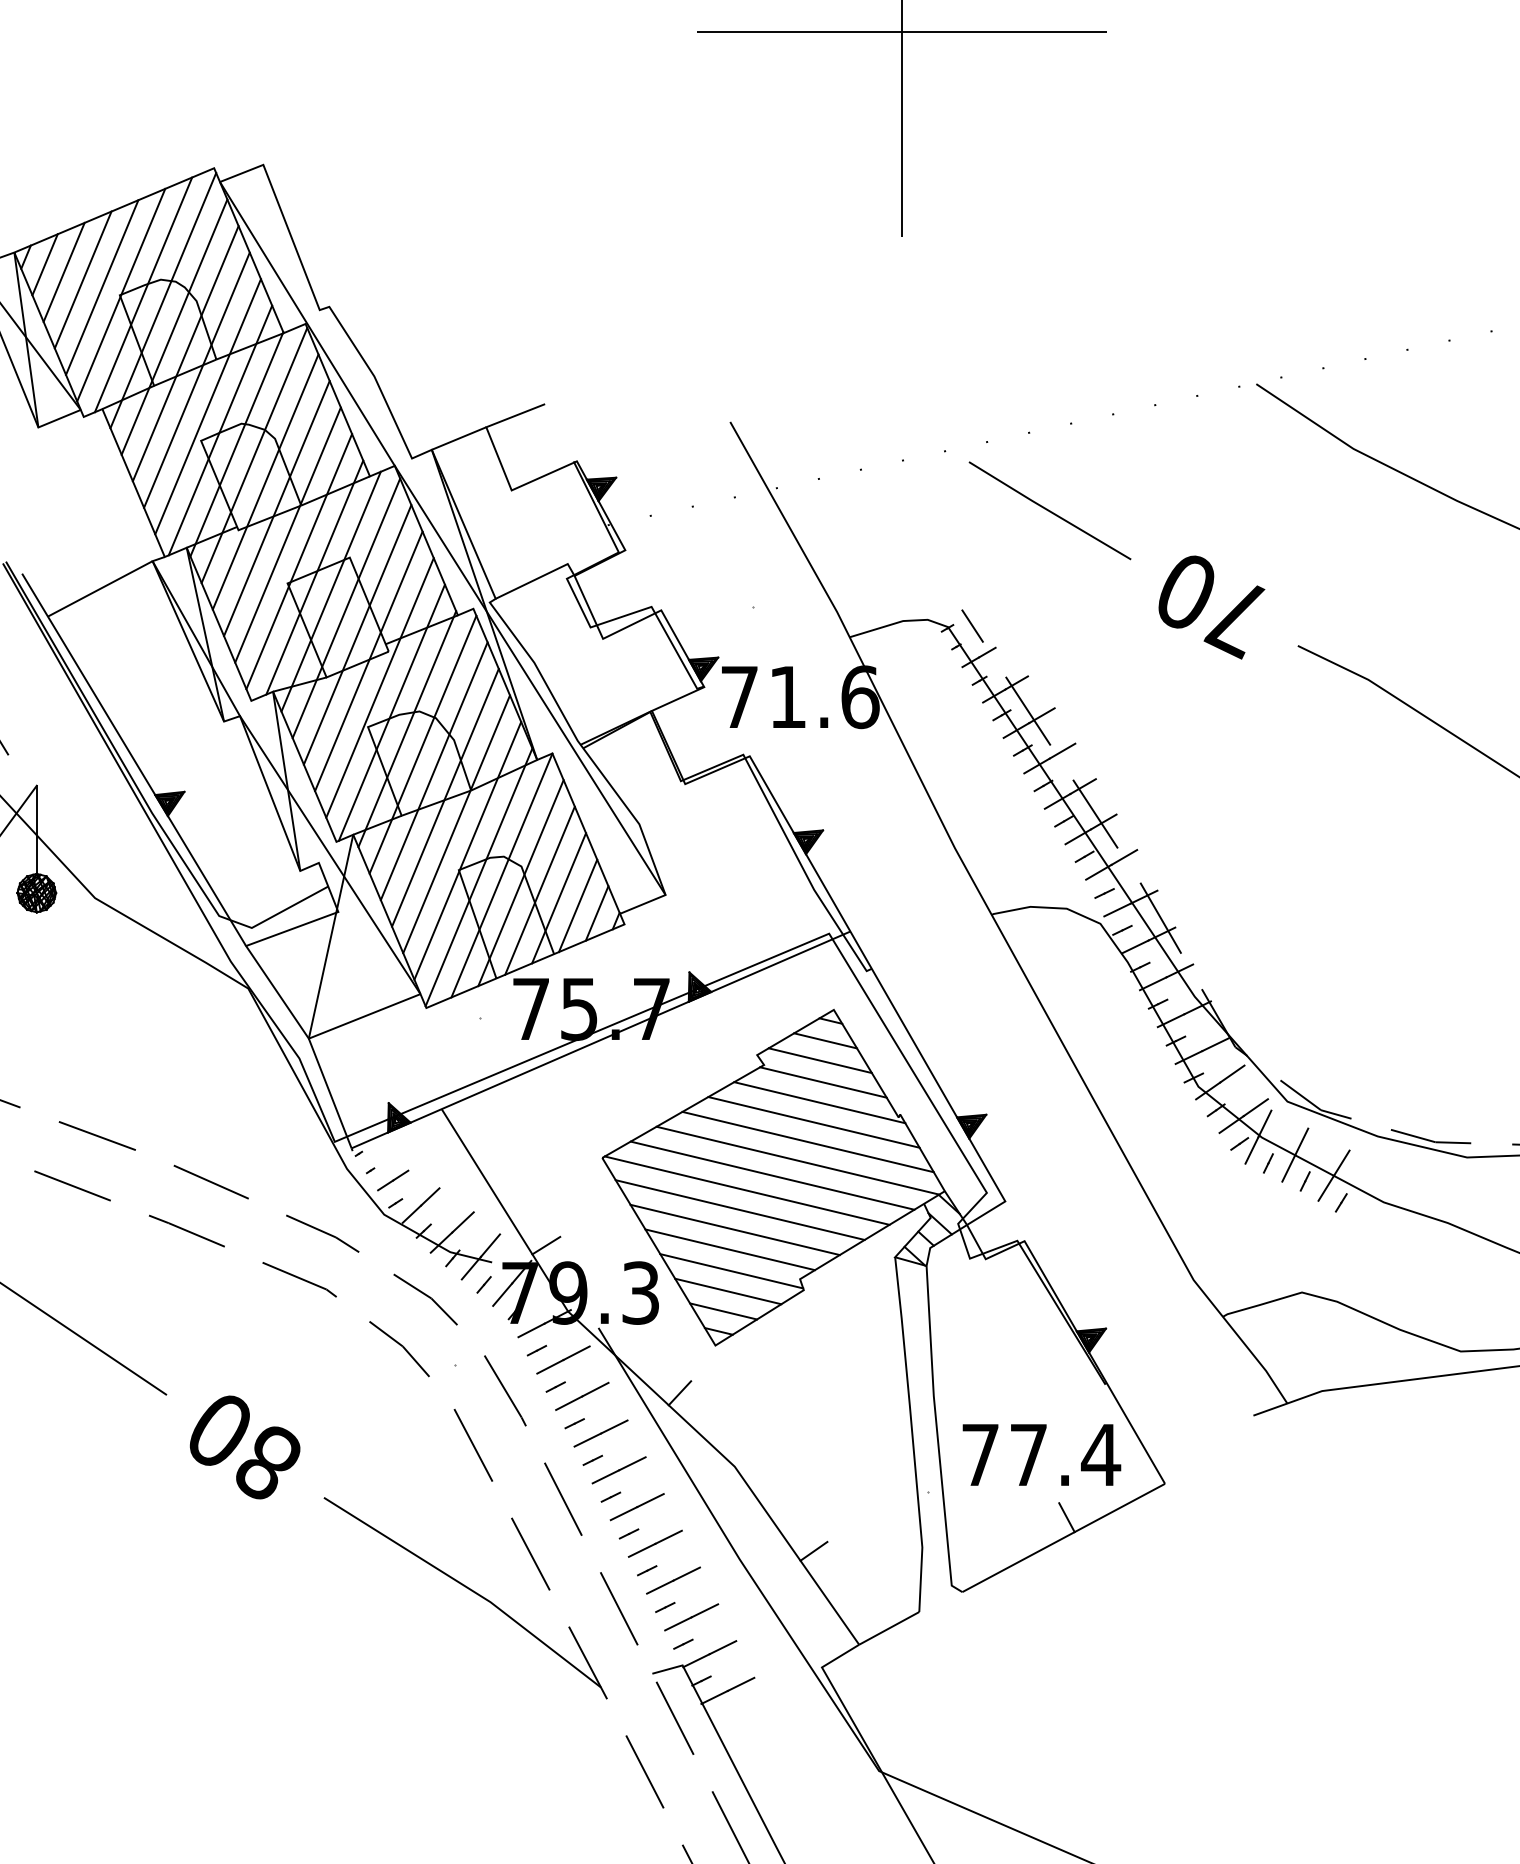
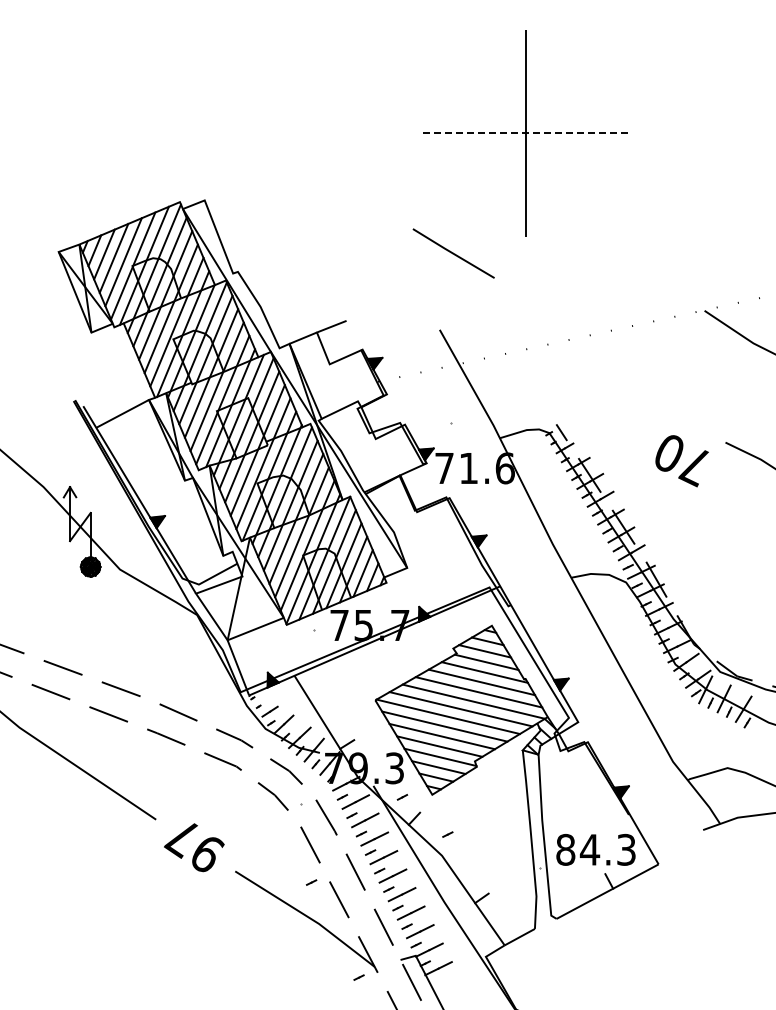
line: (902, 31) -> (526, 133), solid -> dashed
line: (1049, 510) -> (453, 253), moved
text: (1210, 608) -> (681, 461), moved
part: (656, 1350) -> (402, 797), added
line: (745, 1424) -> (447, 834), added
text: (243, 1448) -> (194, 846), 80 -> 97
text: (1041, 1454) -> (596, 849), 77.4 -> 84.3
line: (475, 1519) -> (311, 882), added
part: (568, 1708) -> (358, 977), added

